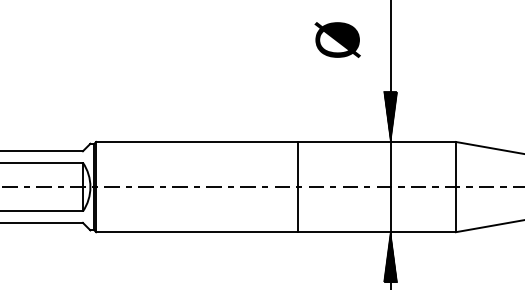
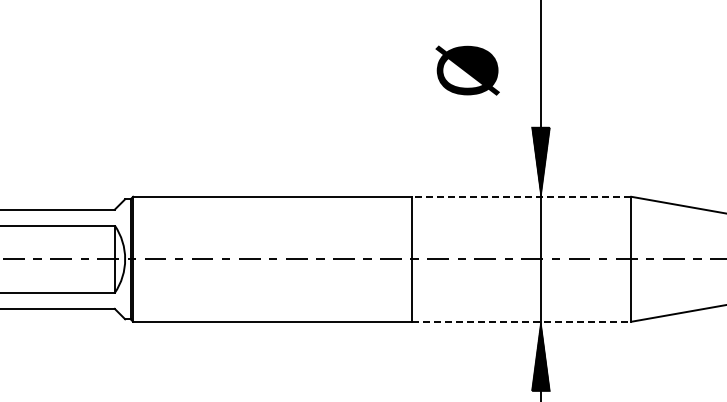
text: (337, 39) -> (467, 70), moved
line: (376, 141) -> (521, 196), solid -> dashed
line: (377, 232) -> (522, 321), solid -> dashed

